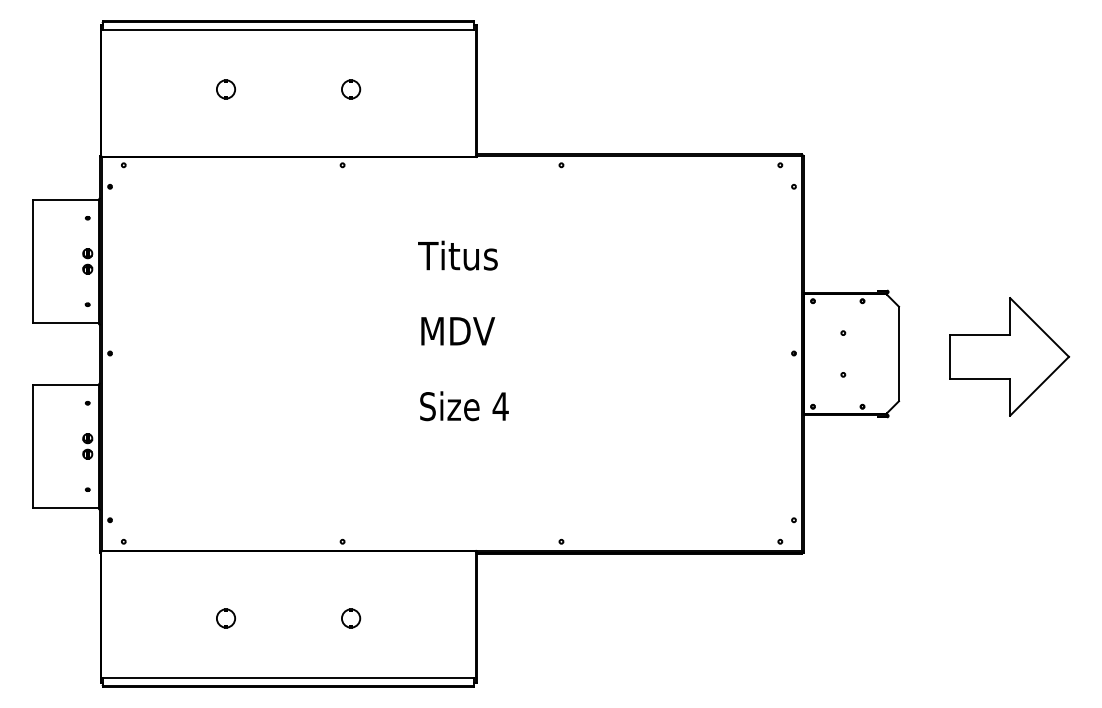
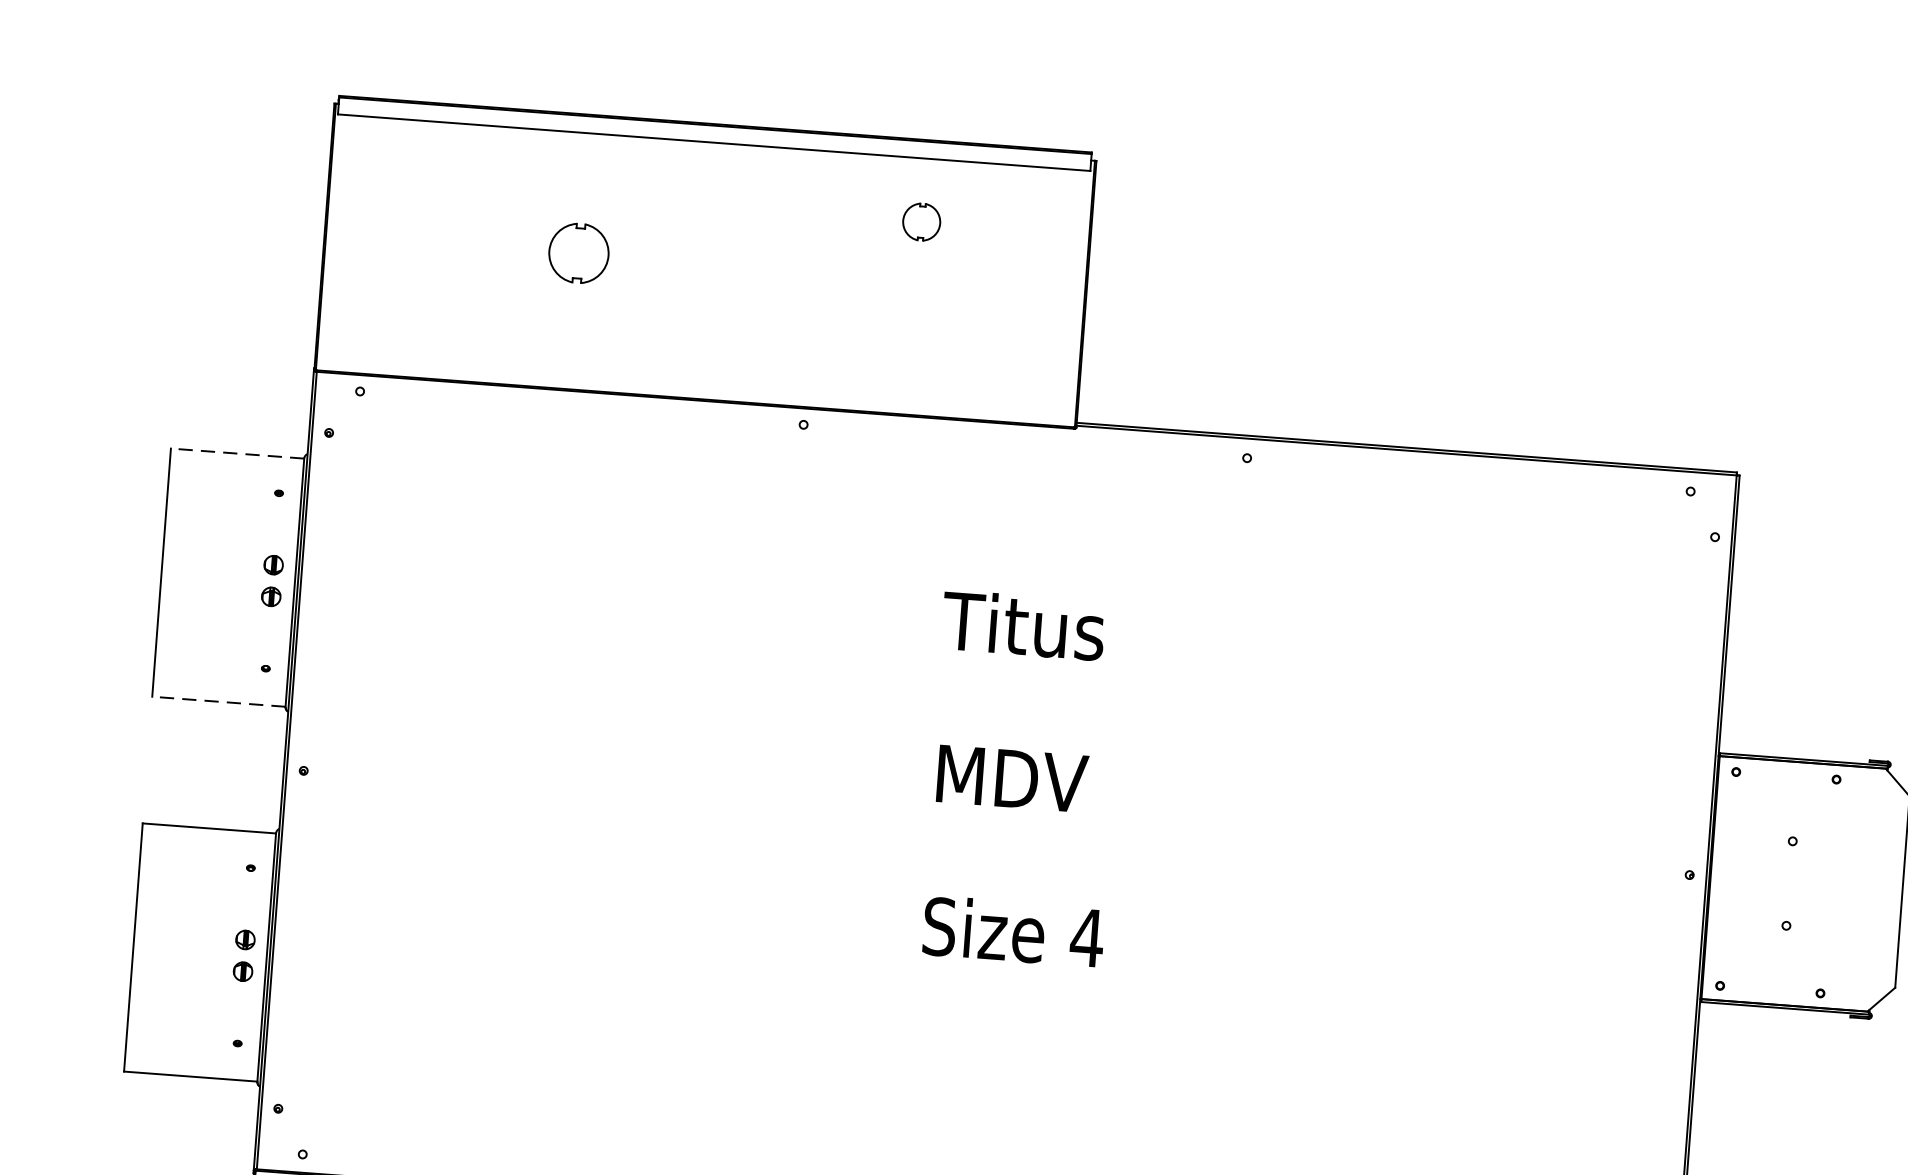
part: (225, 89) -> (577, 253), size x1.6
part: (351, 89) -> (922, 222), moved
line: (65, 200) -> (236, 453), solid -> dashed
line: (65, 322) -> (218, 701), solid -> dashed

